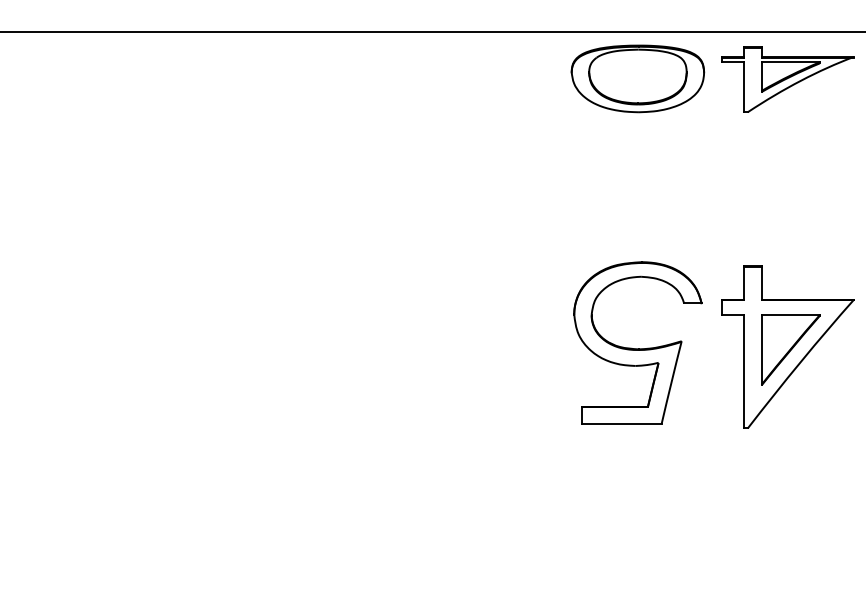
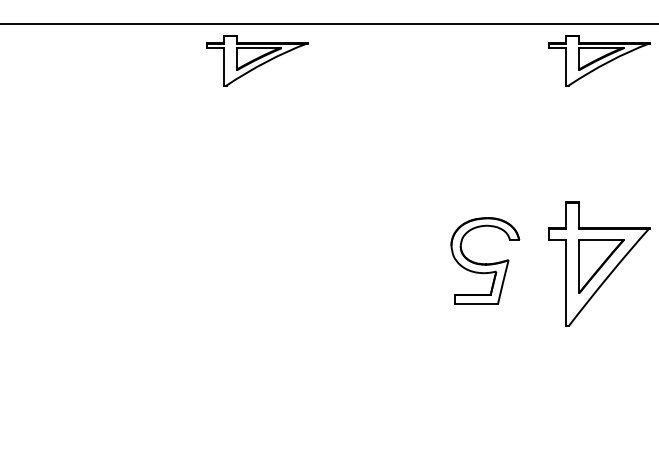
part: (637, 78) -> (485, 59), removed
part: (337, 79) -> (256, 60), added
part: (637, 342) -> (485, 260), size x0.7

